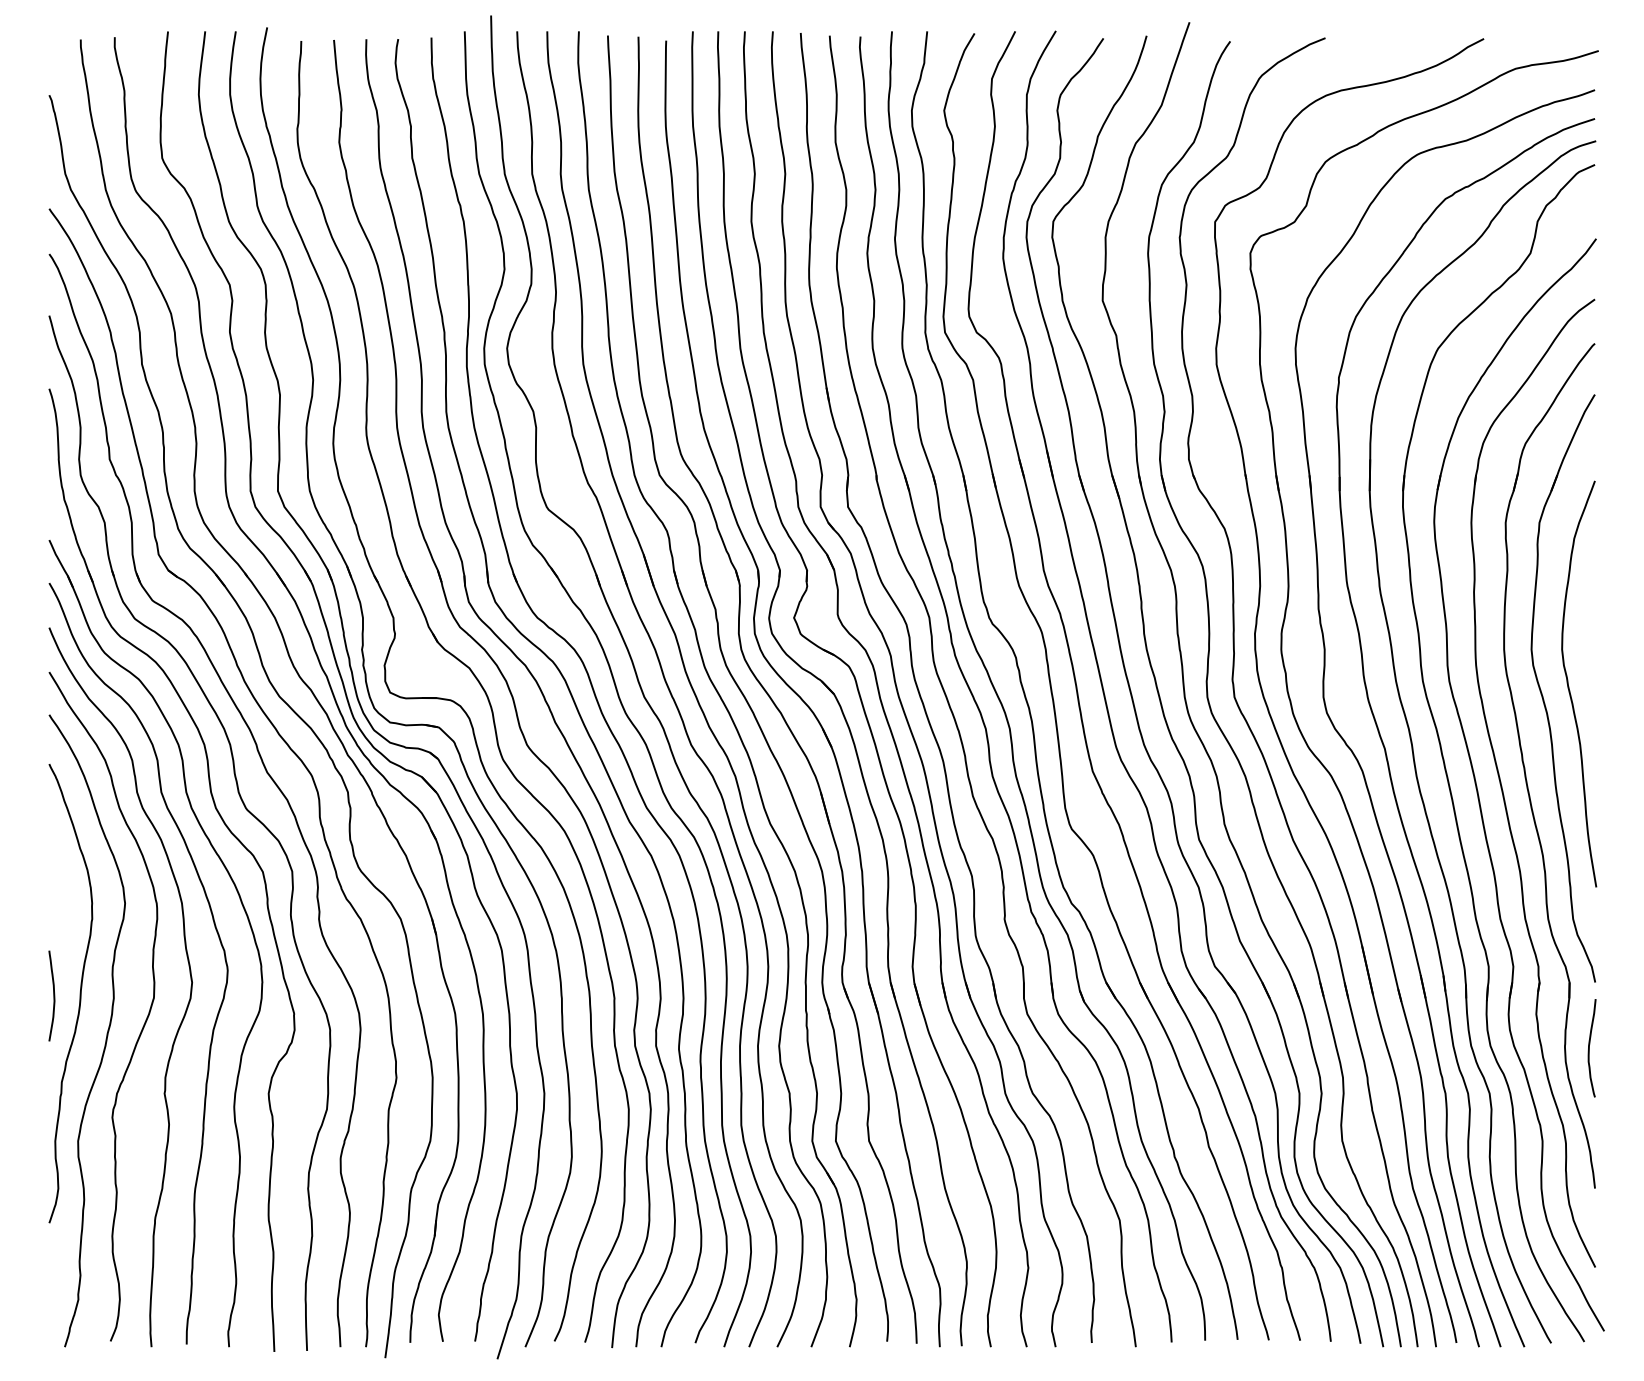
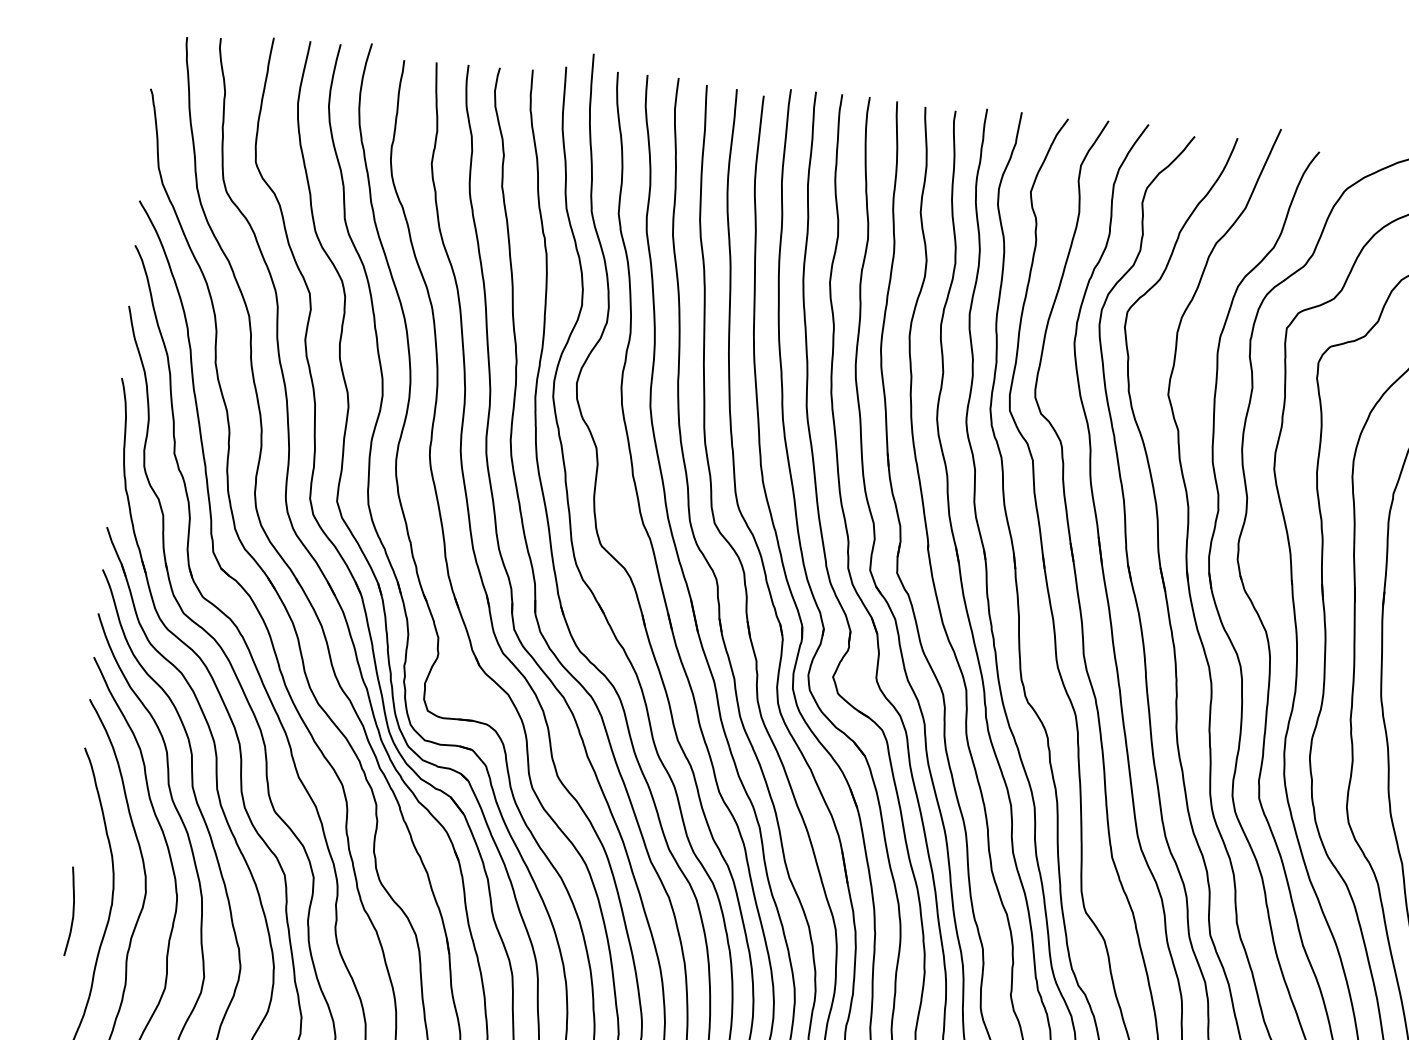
curve: (53, 995) -> (72, 911), moved

